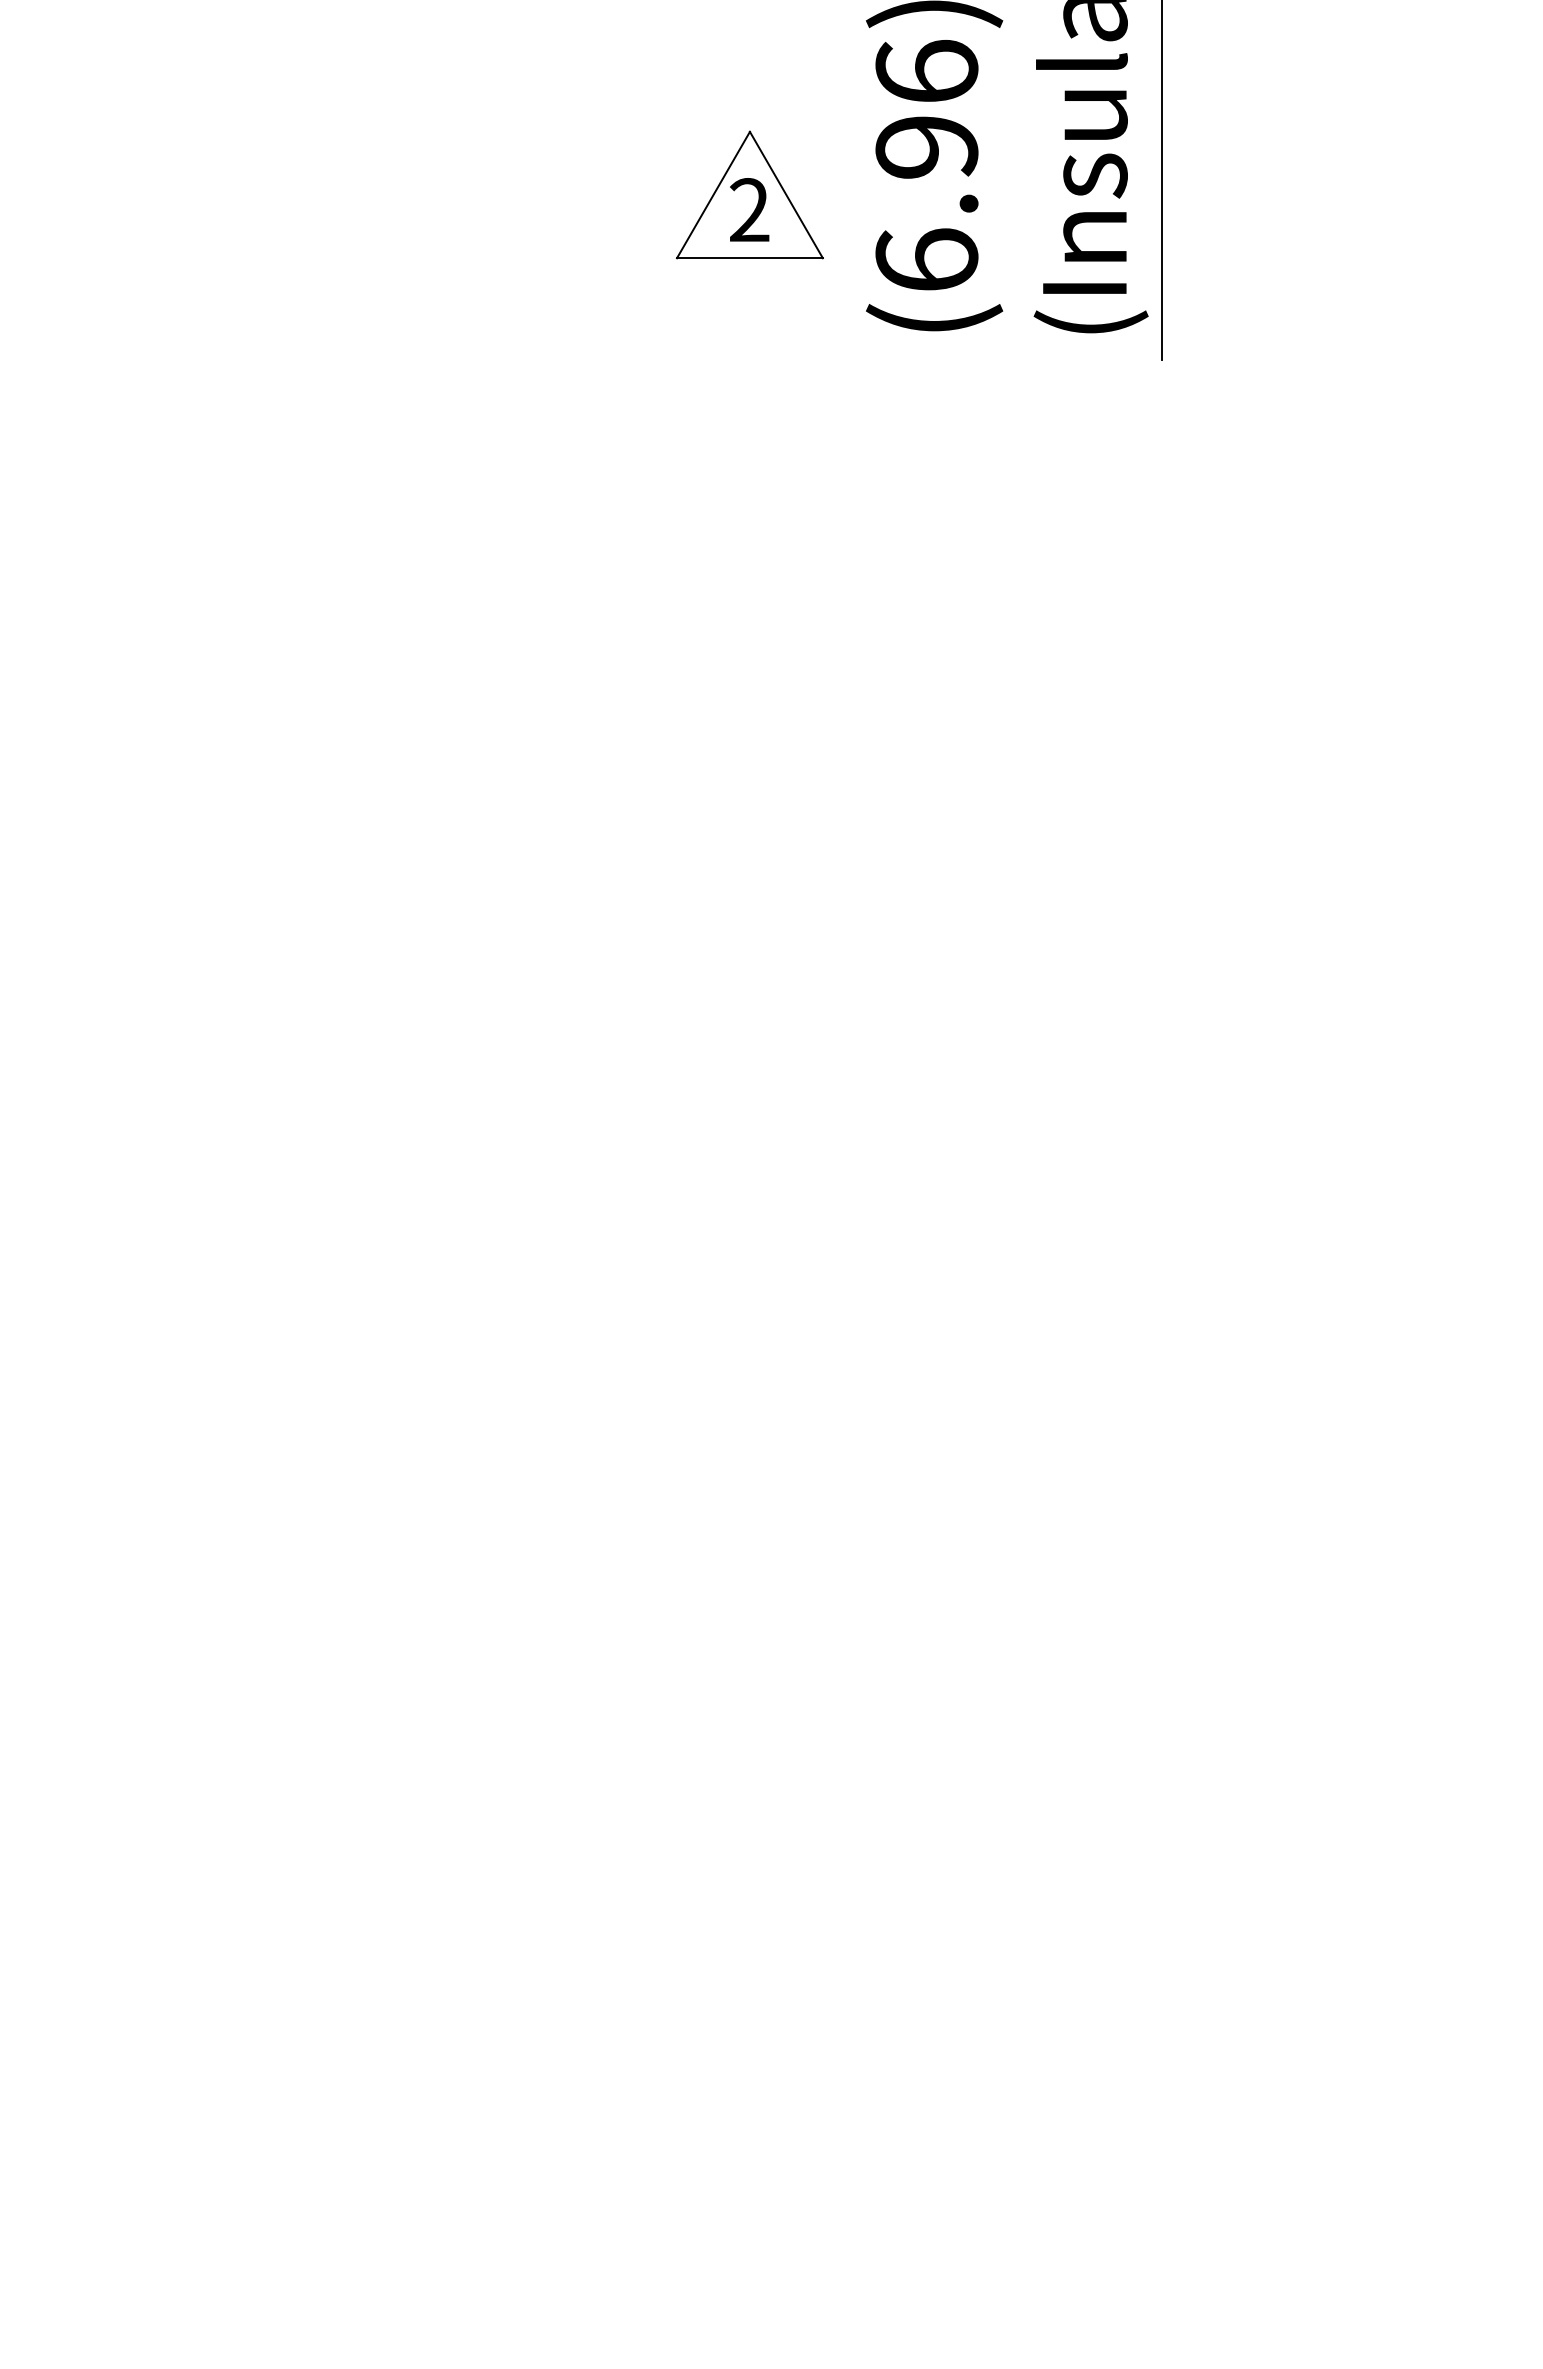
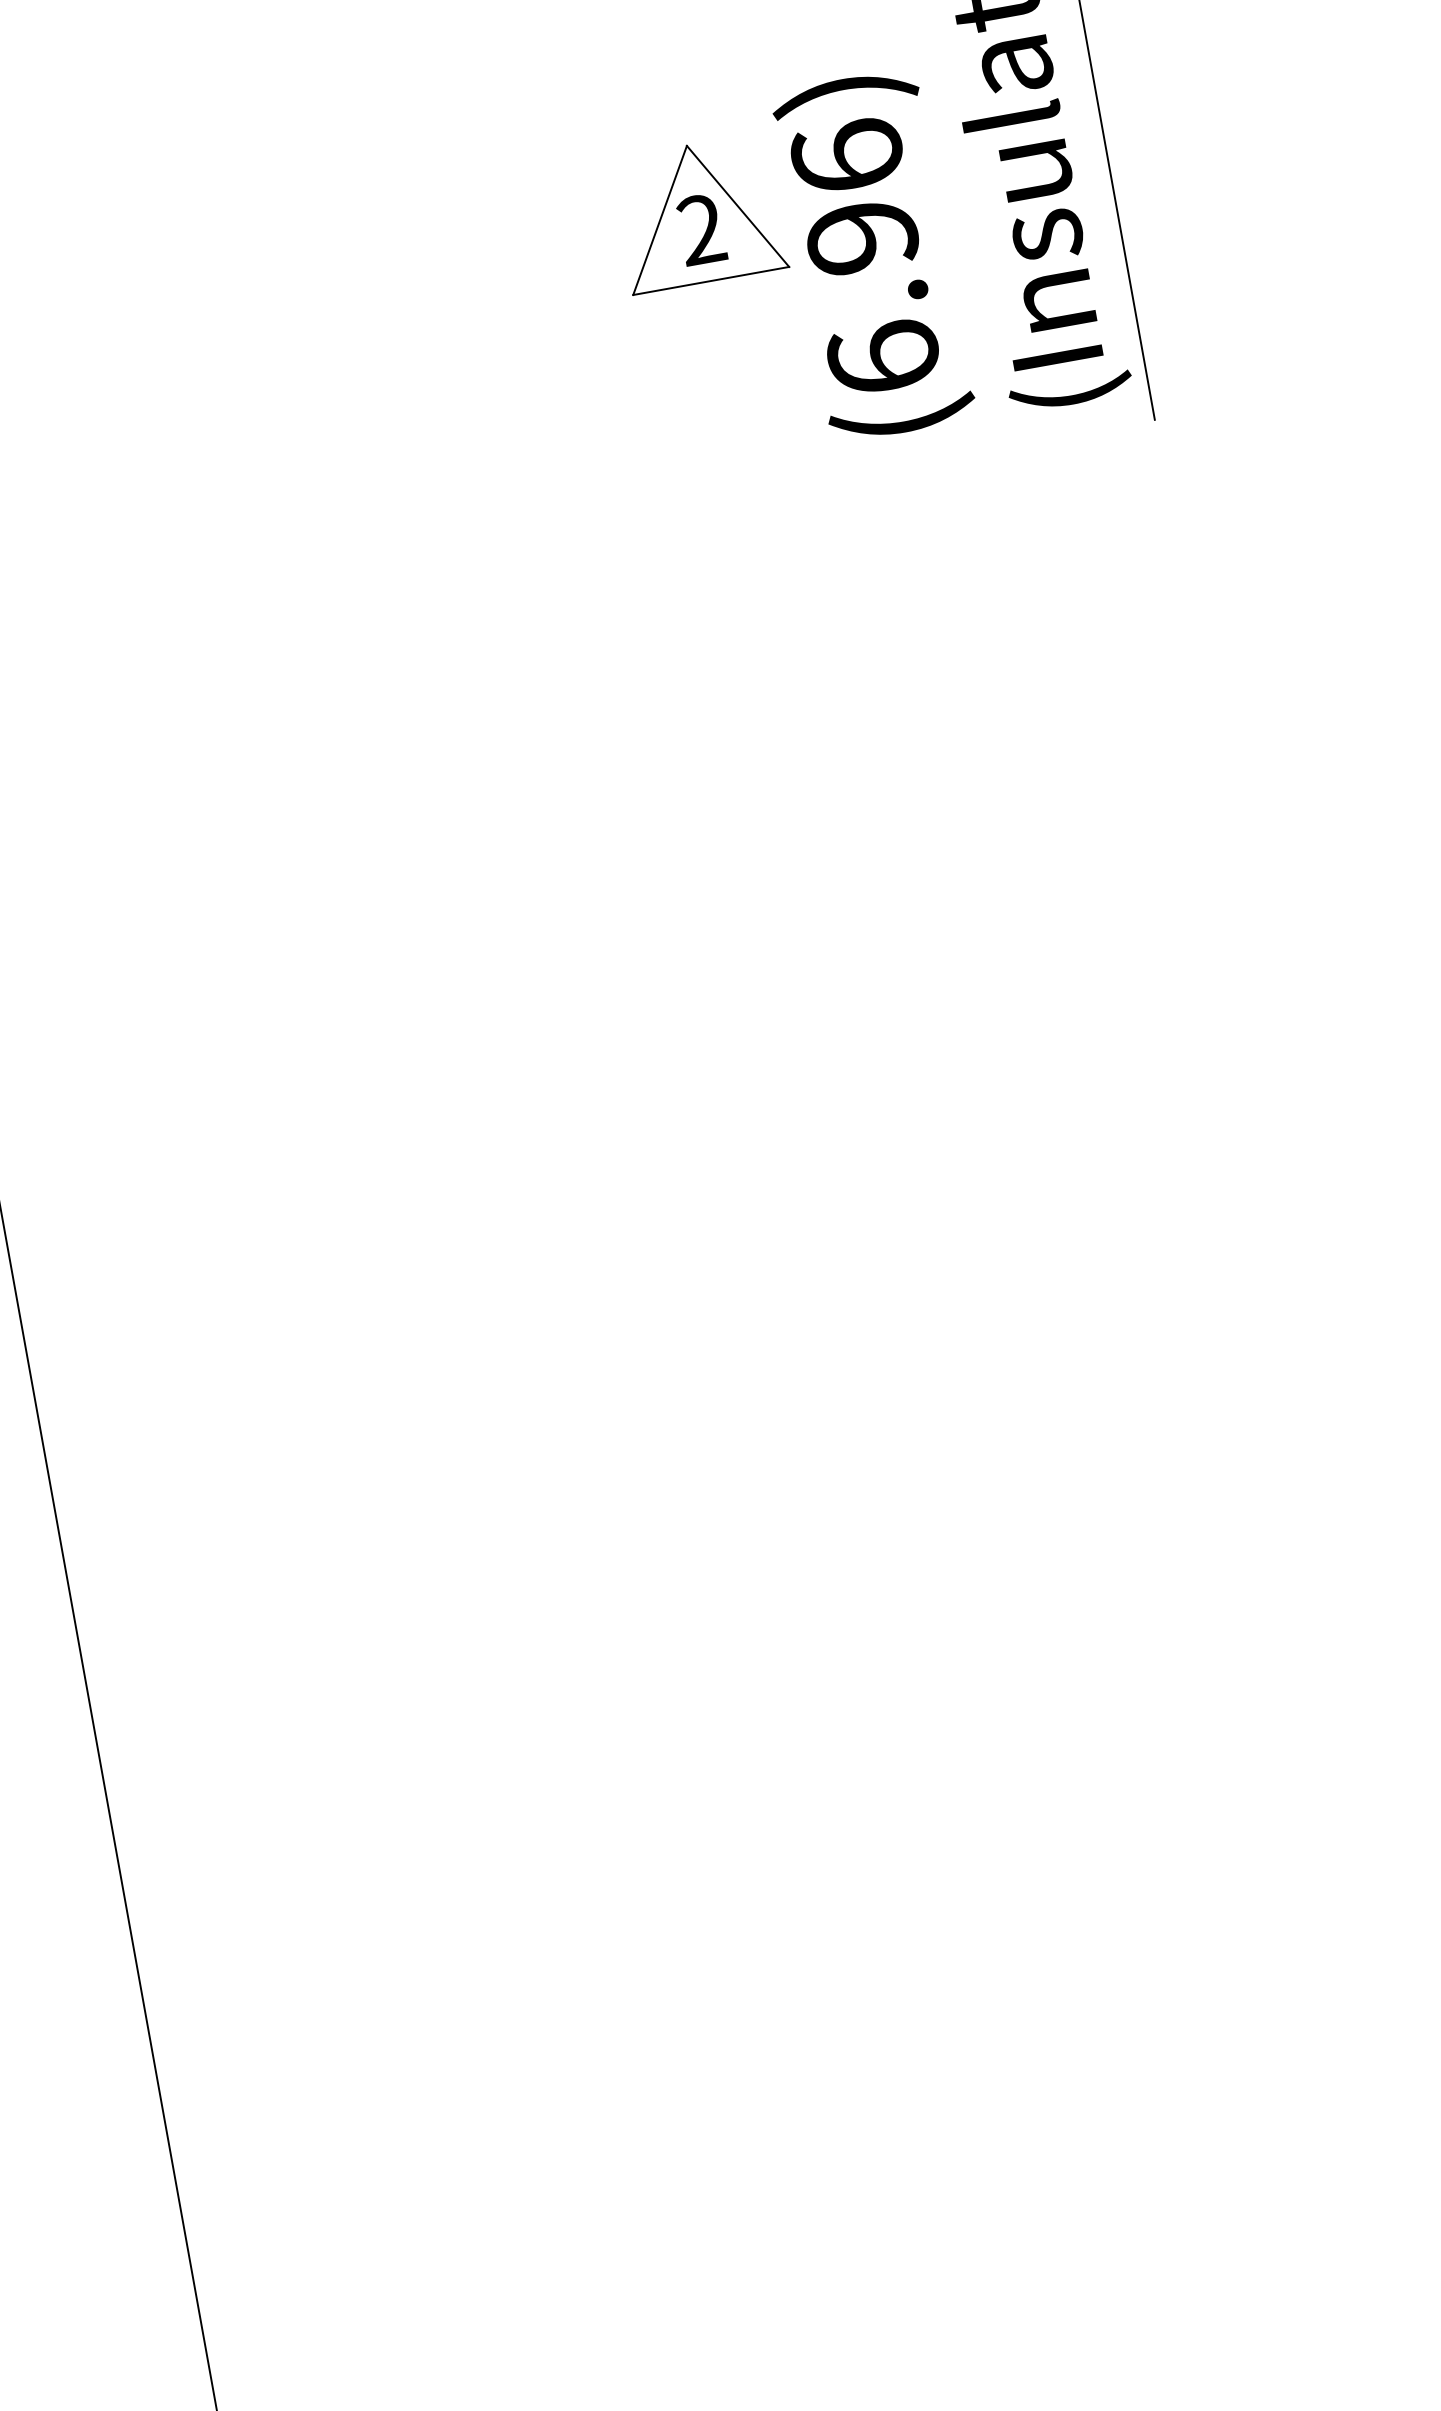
part: (749, 194) -> (698, 212), moved

